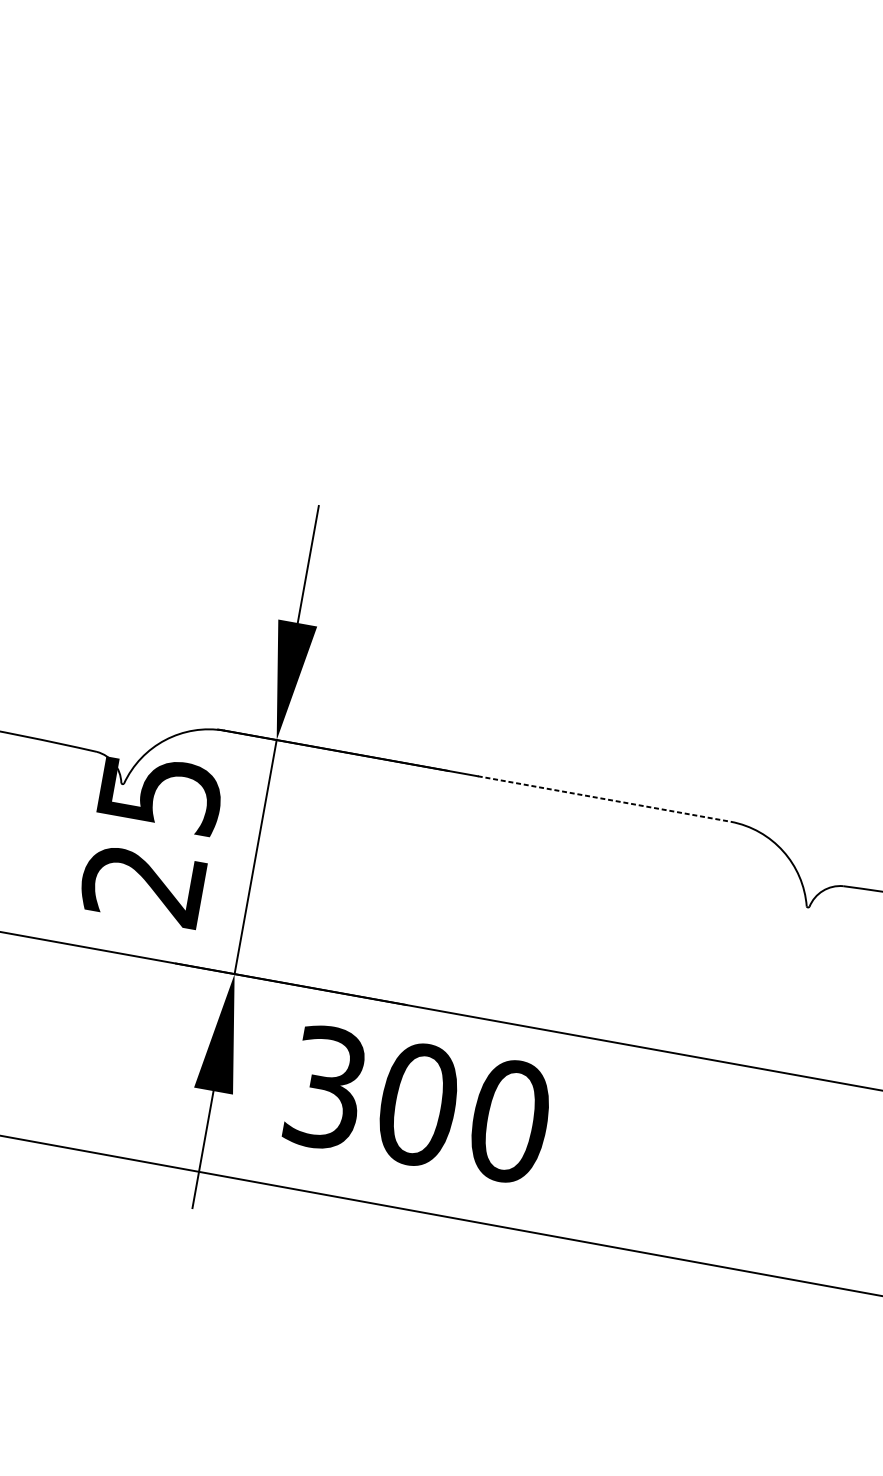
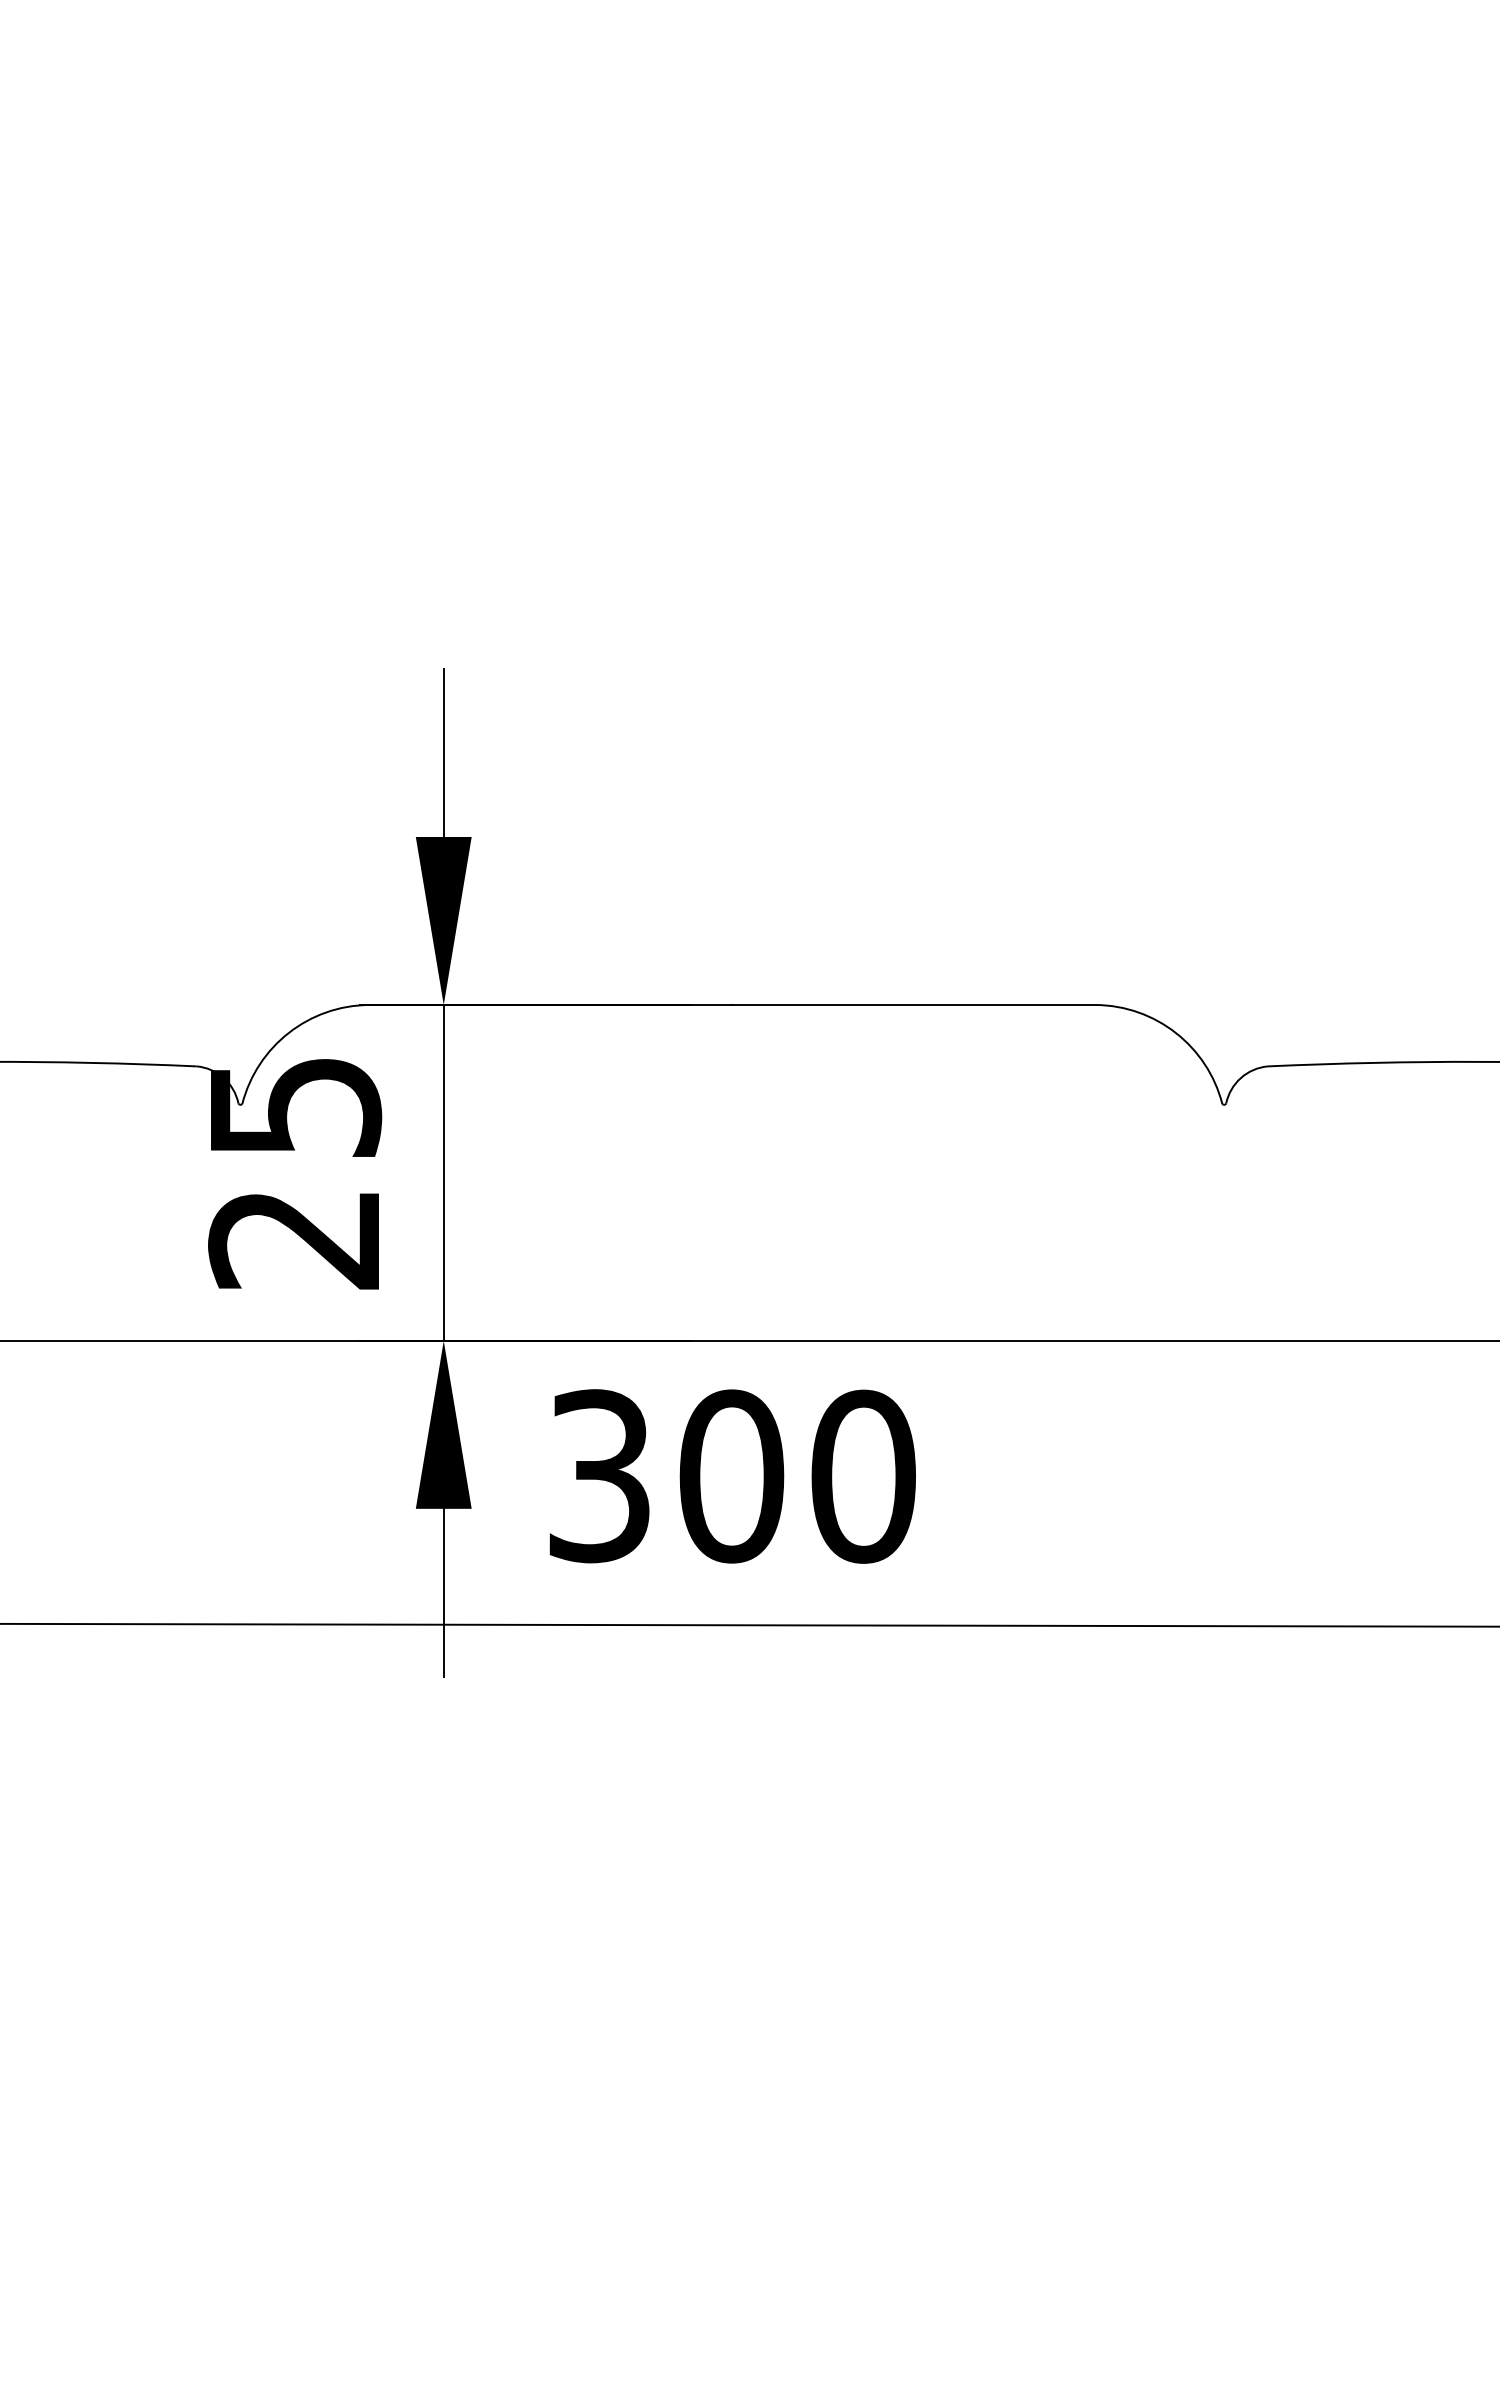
line: (604, 798) -> (913, 1004), dashed -> solid

